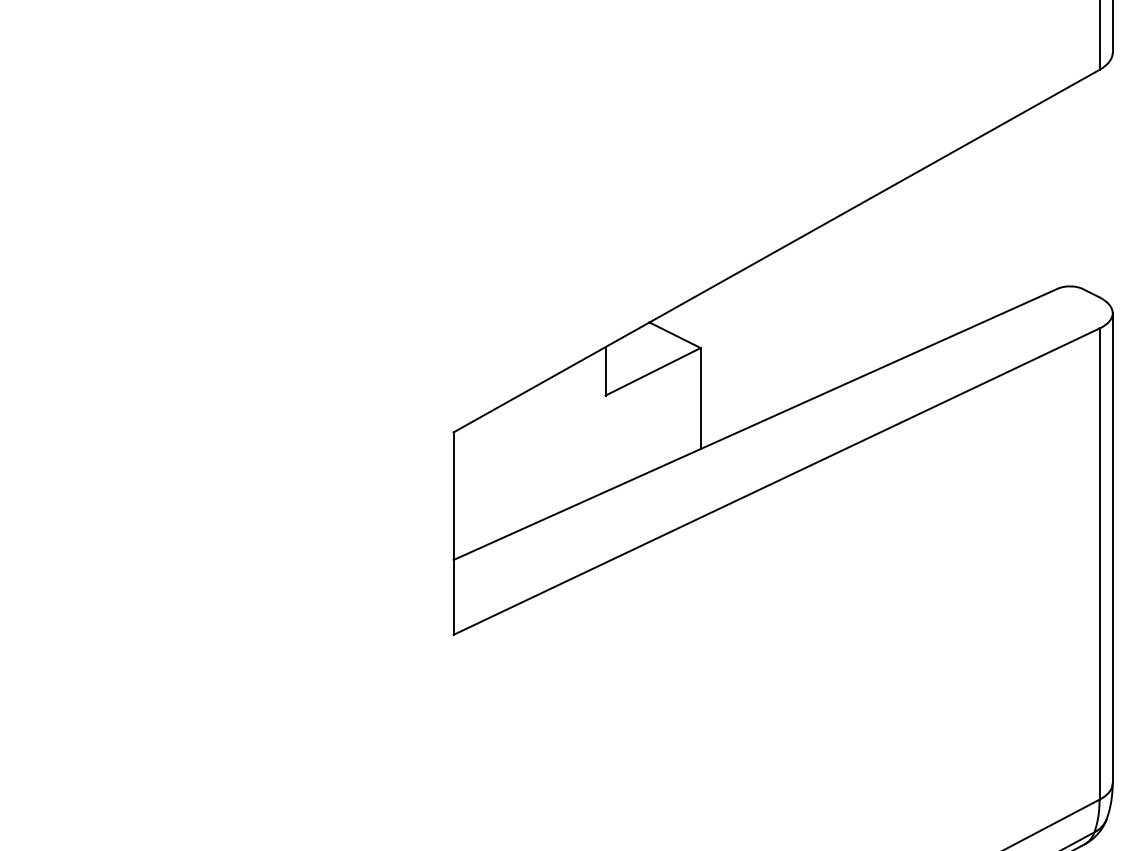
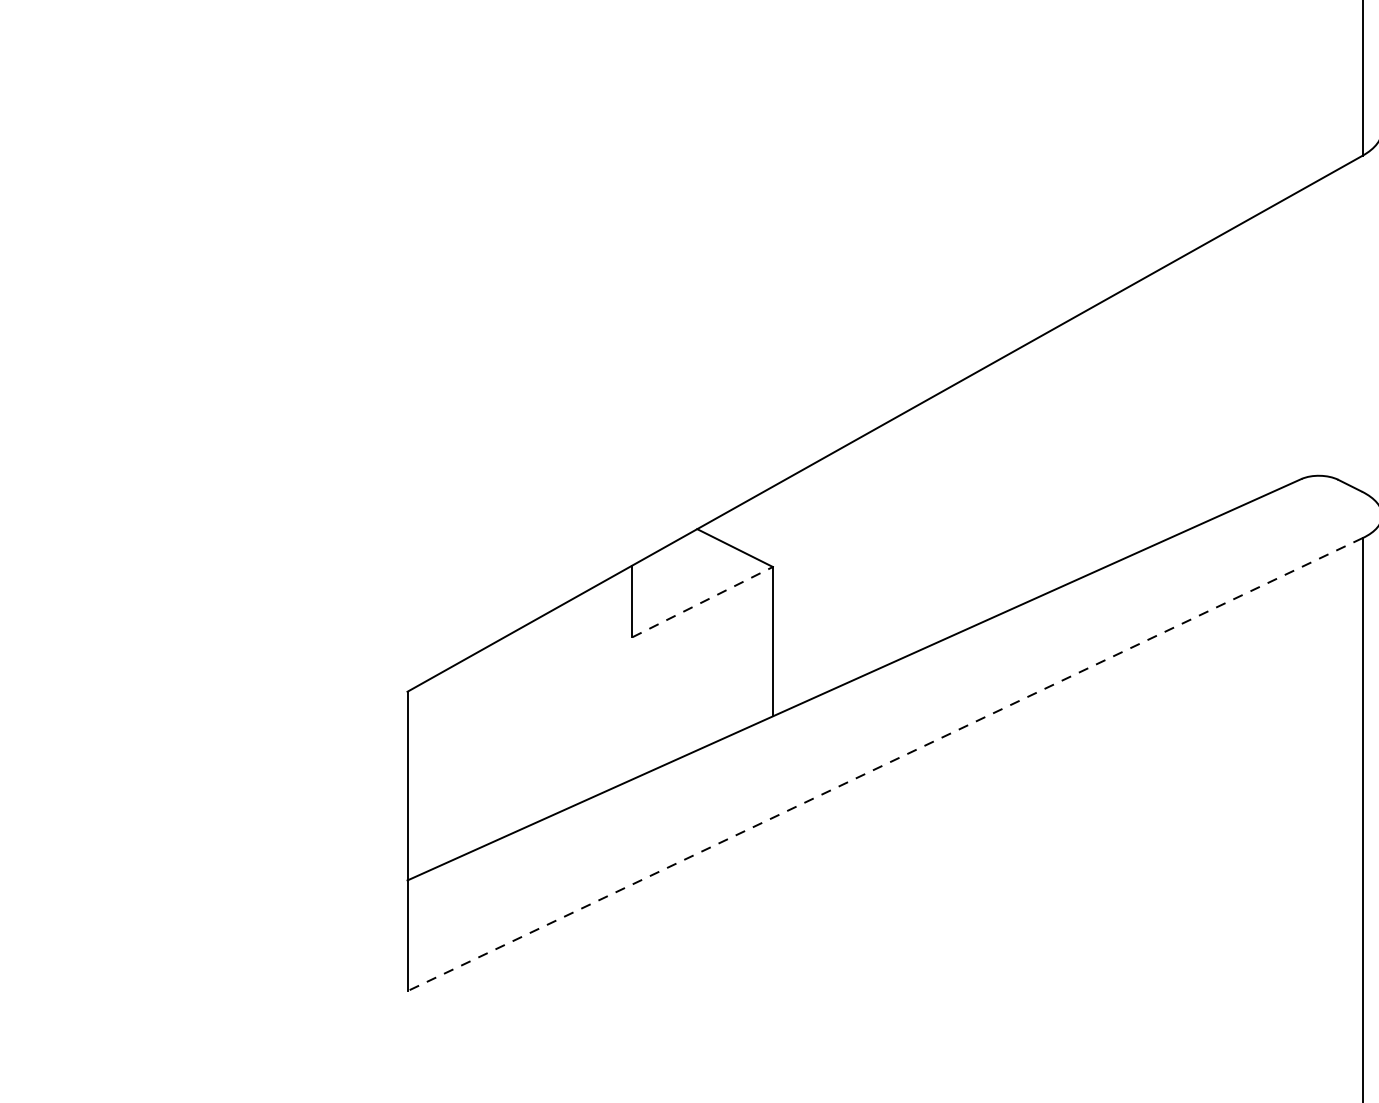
line: (653, 371) -> (703, 601), solid -> dashed
line: (776, 481) -> (885, 764), solid -> dashed

